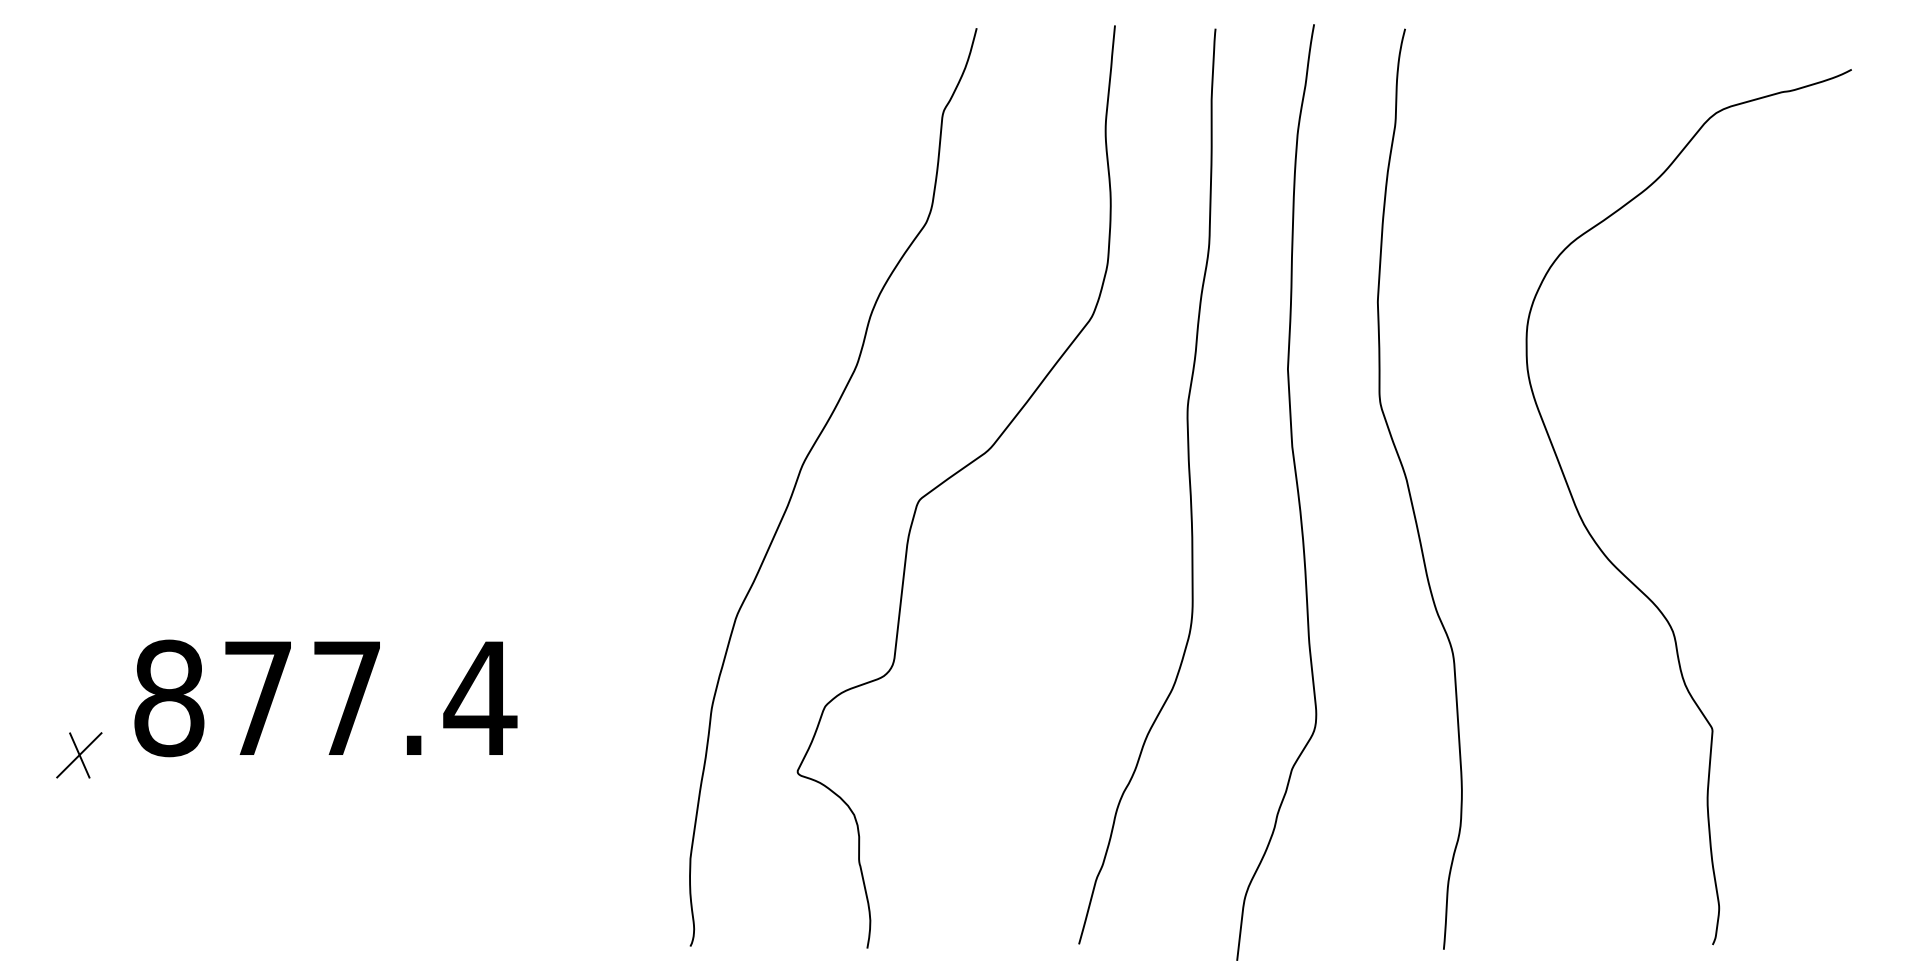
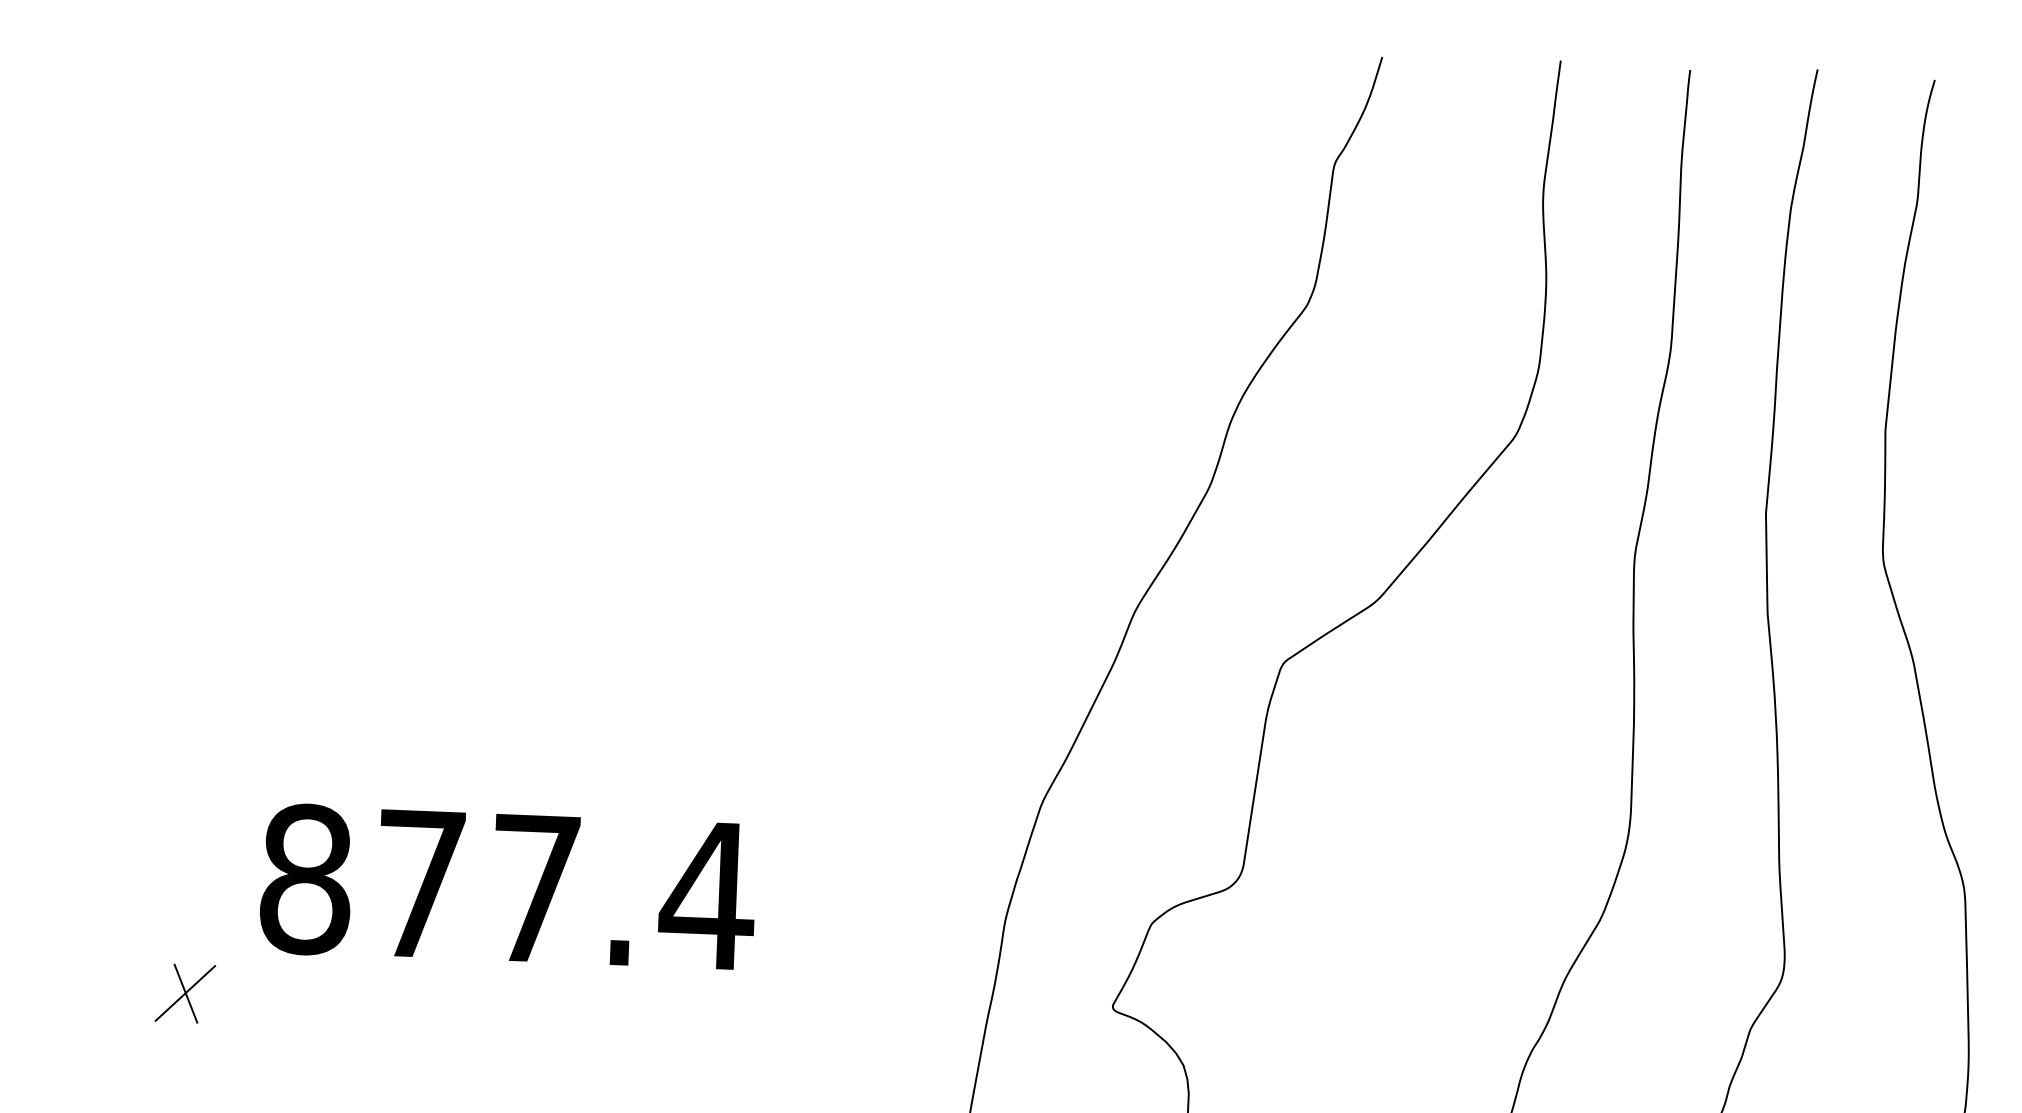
part: (79, 755) -> (185, 993), moved

